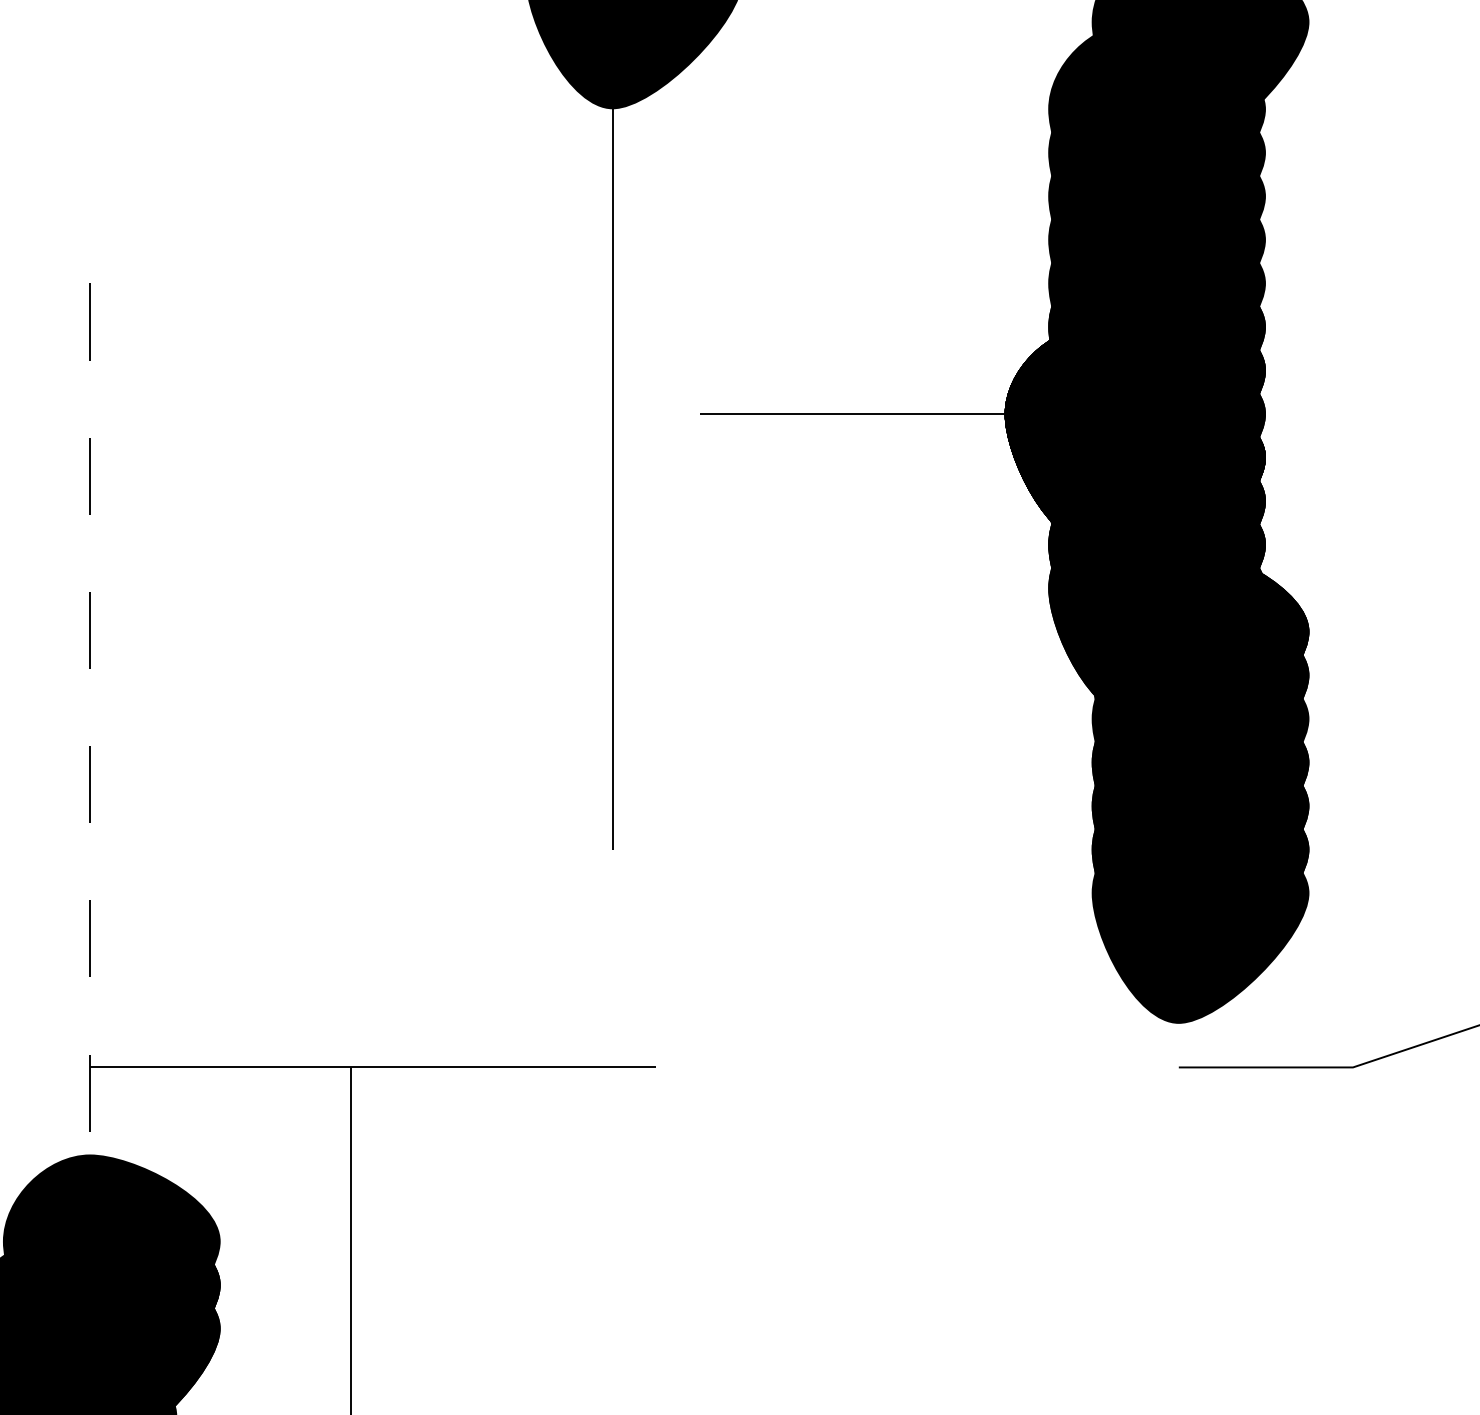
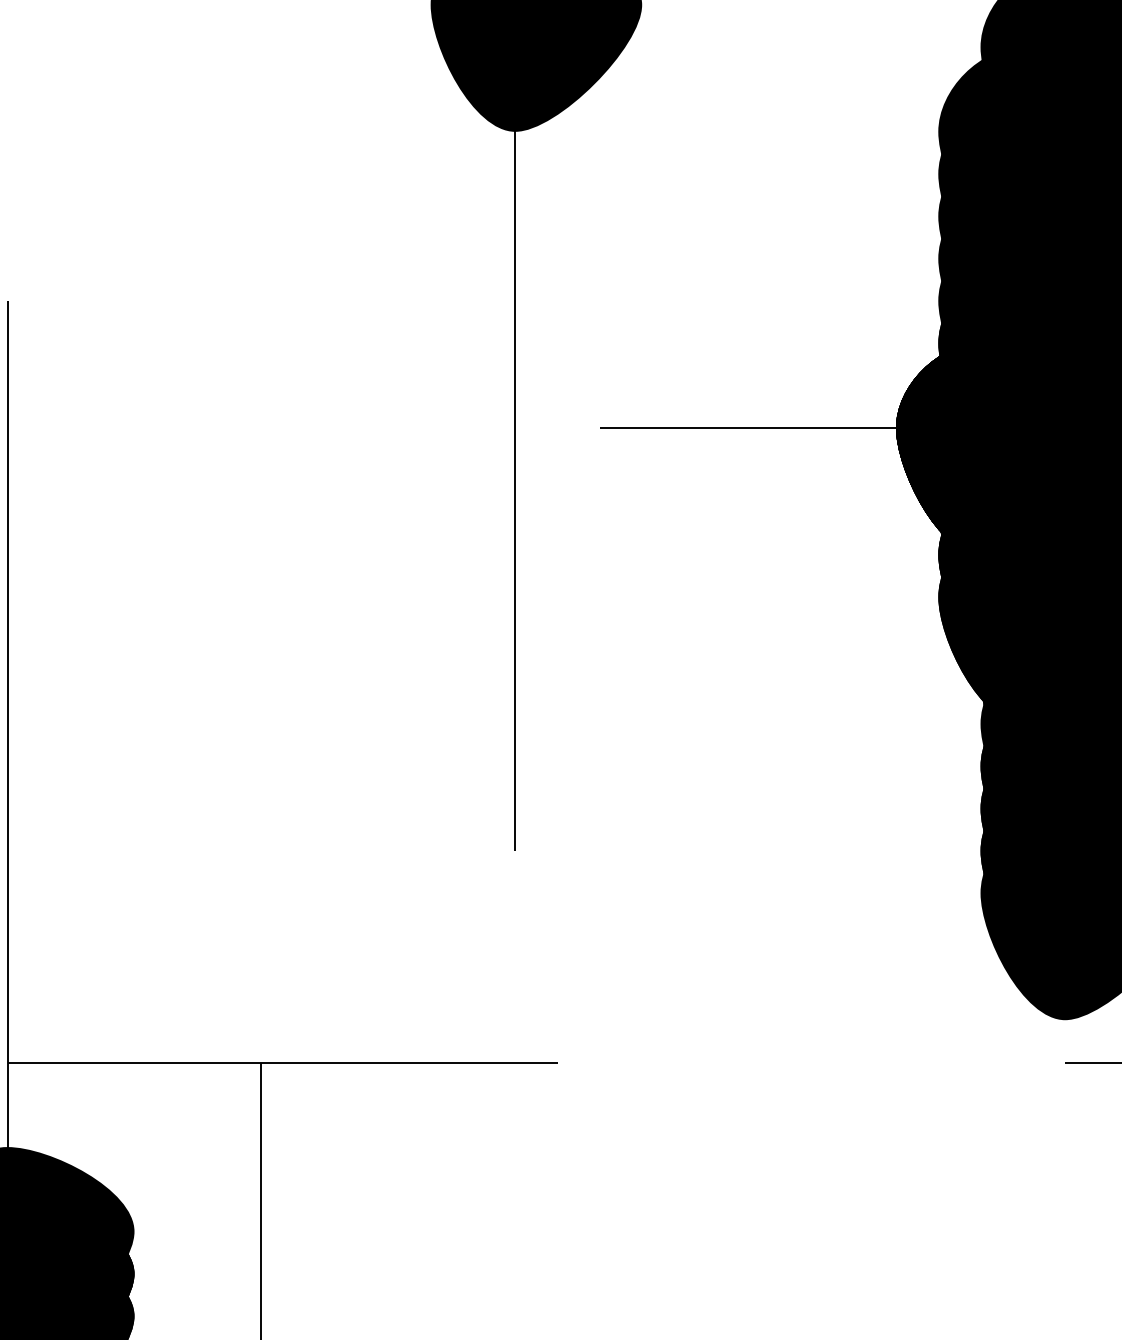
line: (90, 763) -> (8, 767), dashed -> solid

